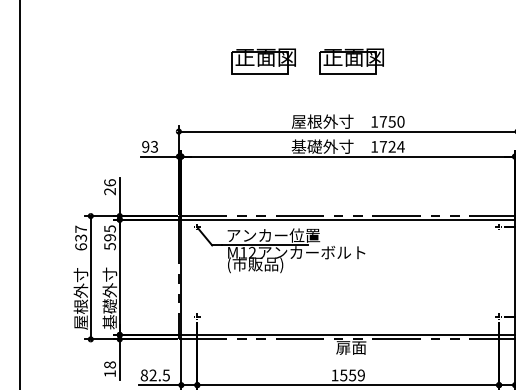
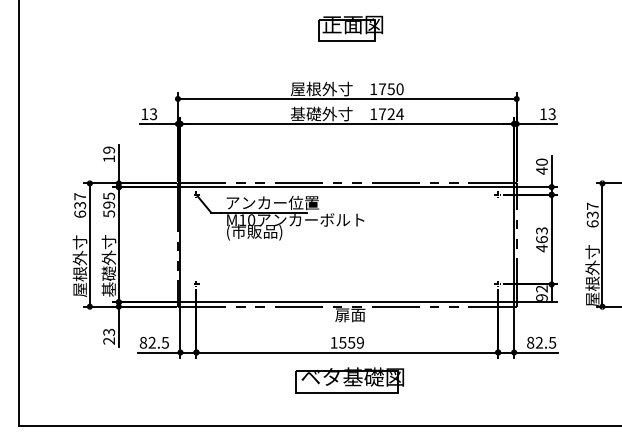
part: (263, 61) -> (262, 28), removed
text: (145, 147) -> (144, 114), 93 -> 13
text: (110, 187) -> (109, 154), 26 -> 19
text: (252, 253) -> (251, 220), M12 -> M10
text: (109, 369) -> (108, 336), 18 -> 23

